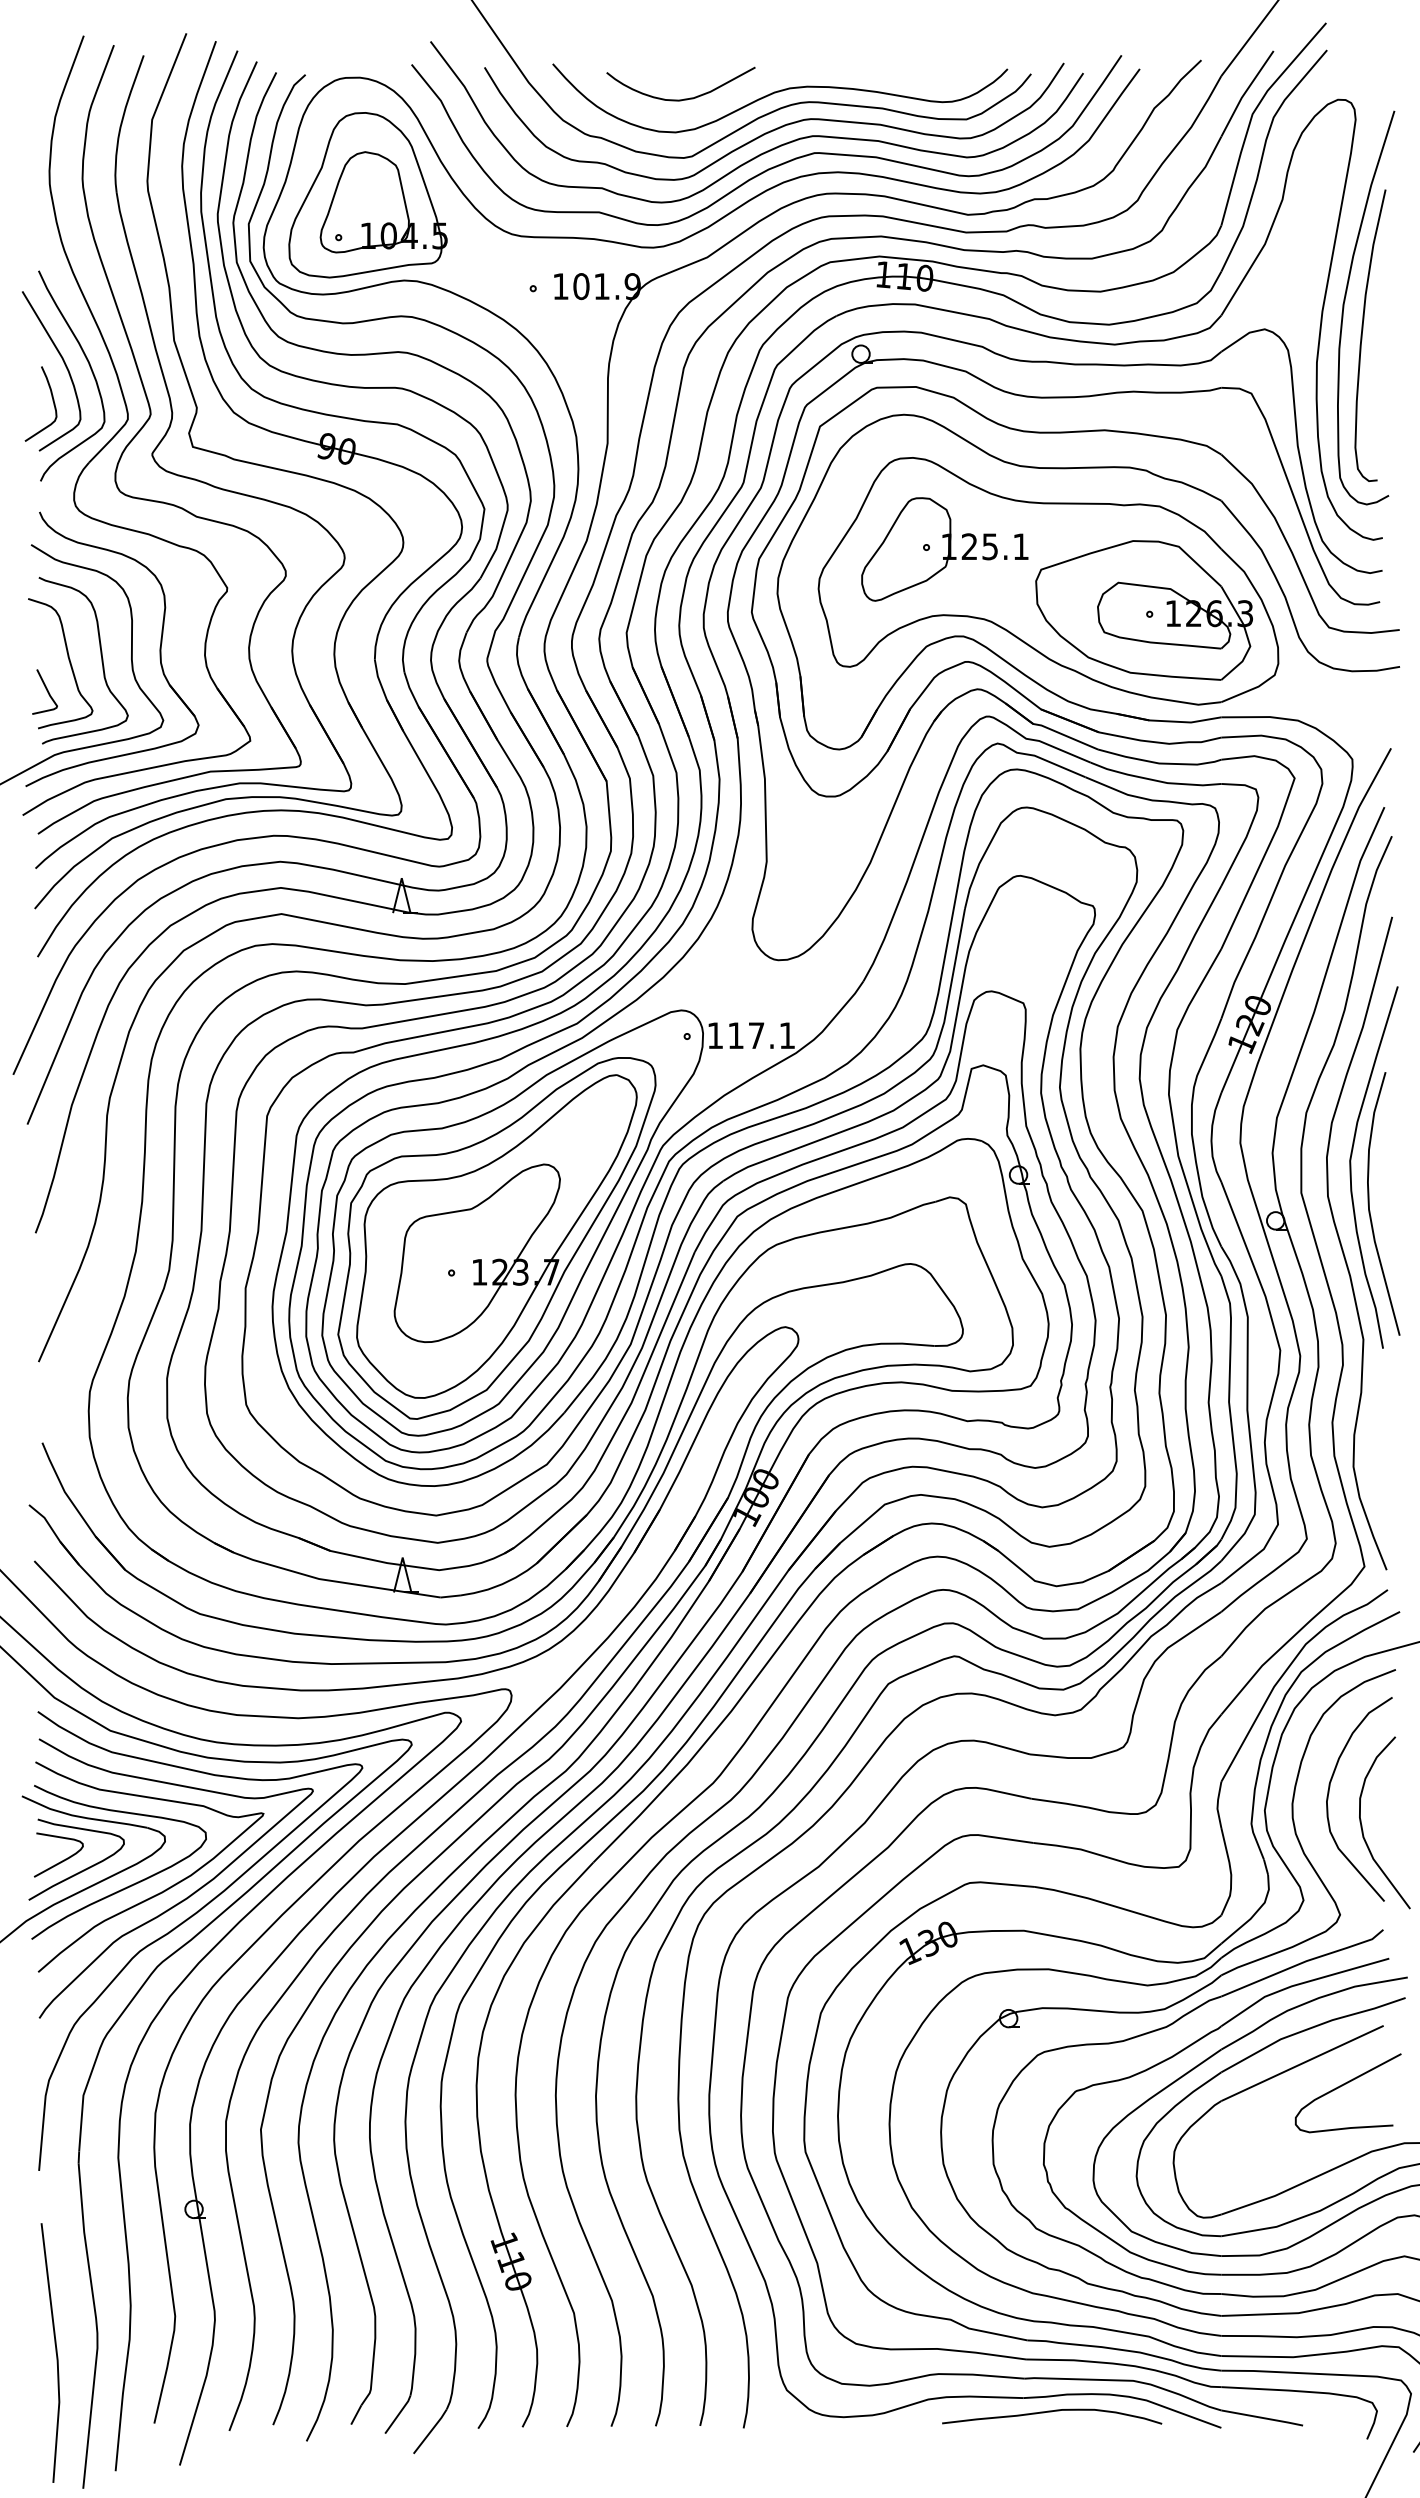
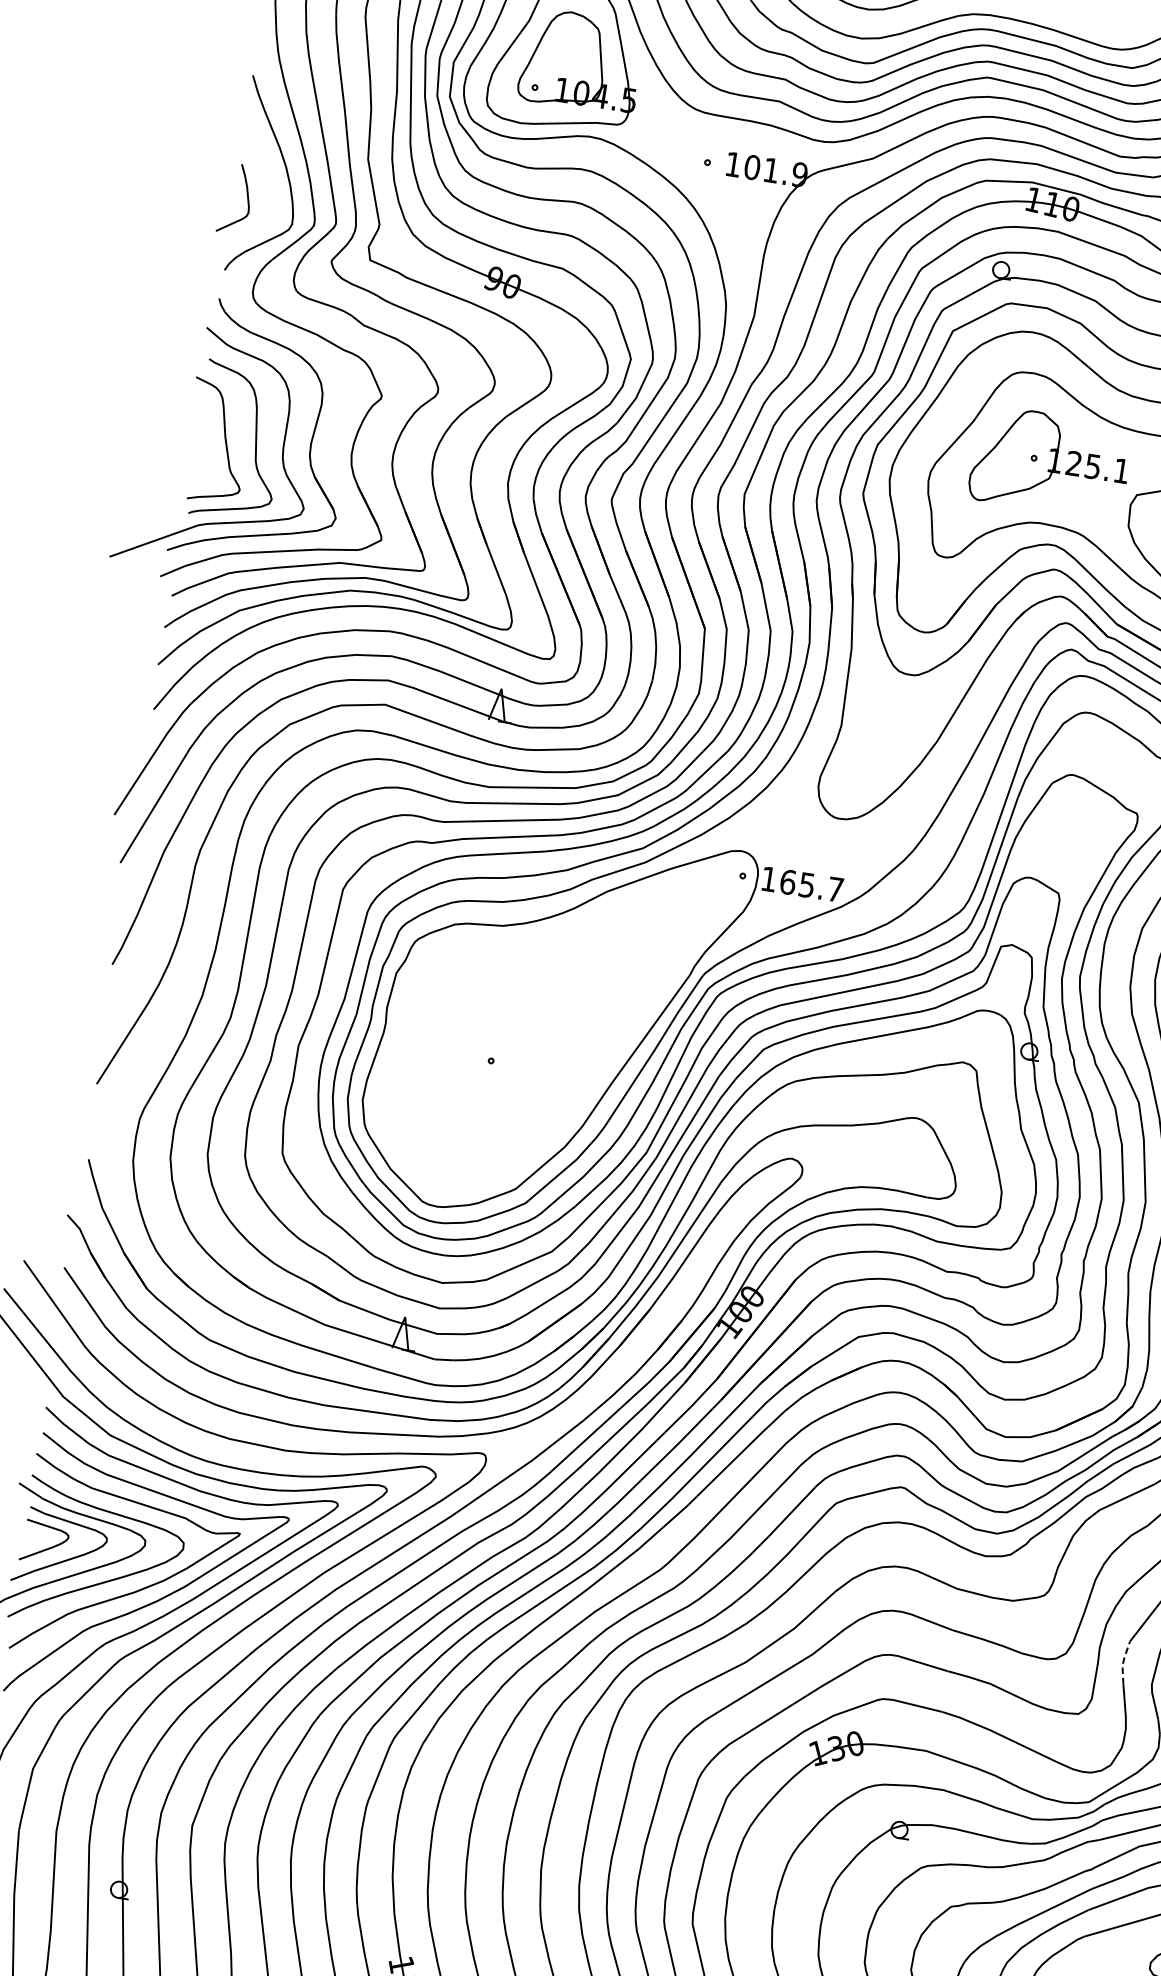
curve: (64, 365) -> (263, 166), removed
curve: (46, 690) -> (200, 464), removed
text: (761, 1035) -> (811, 885), 117.1 -> 165.7
part: (496, 1238) -> (537, 1035), removed
line: (1217, 1804) -> (1123, 1661), solid -> dashed

